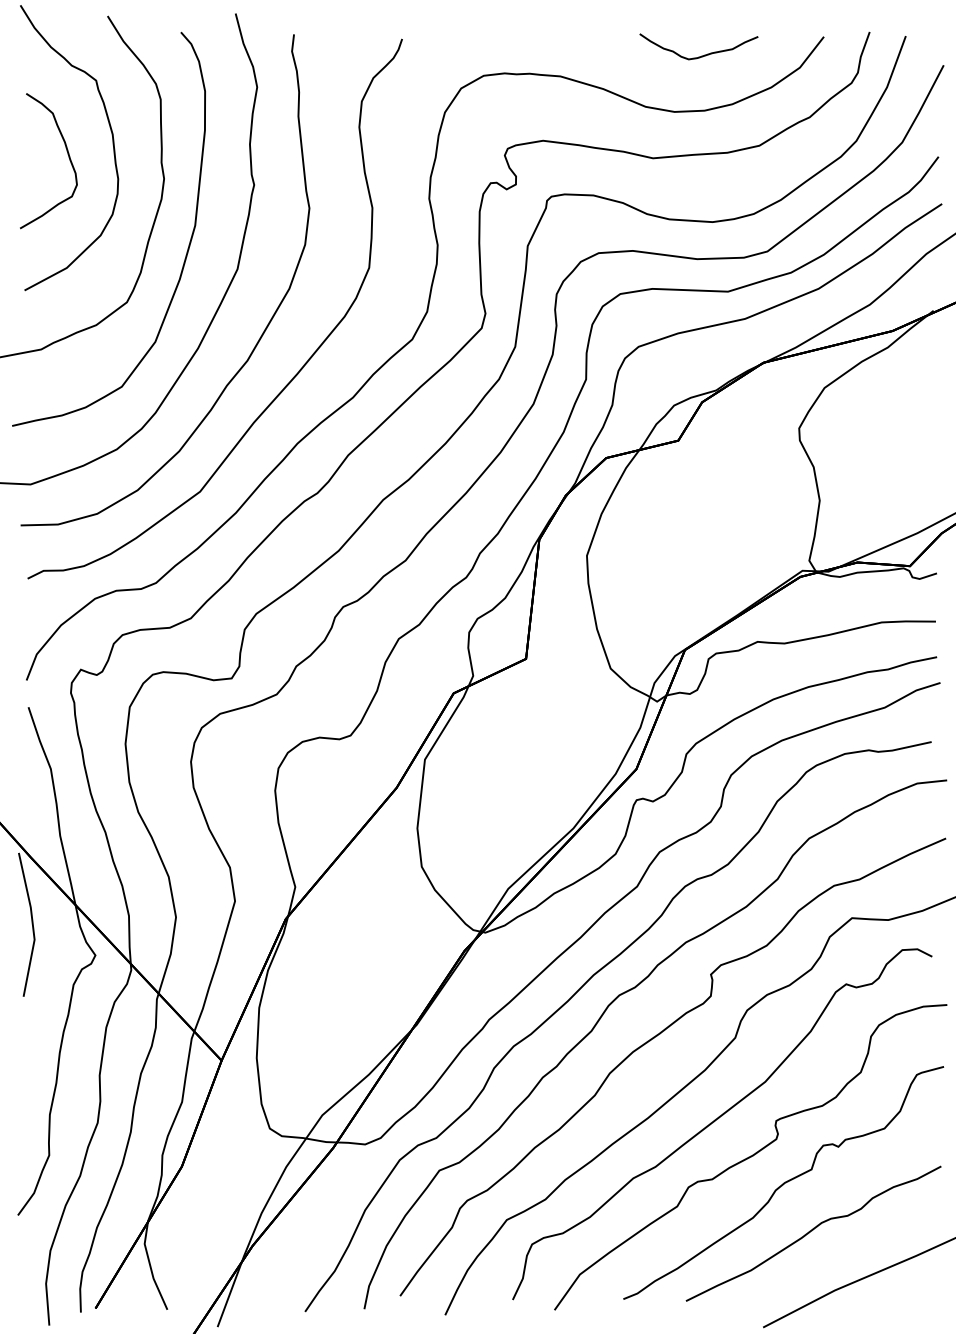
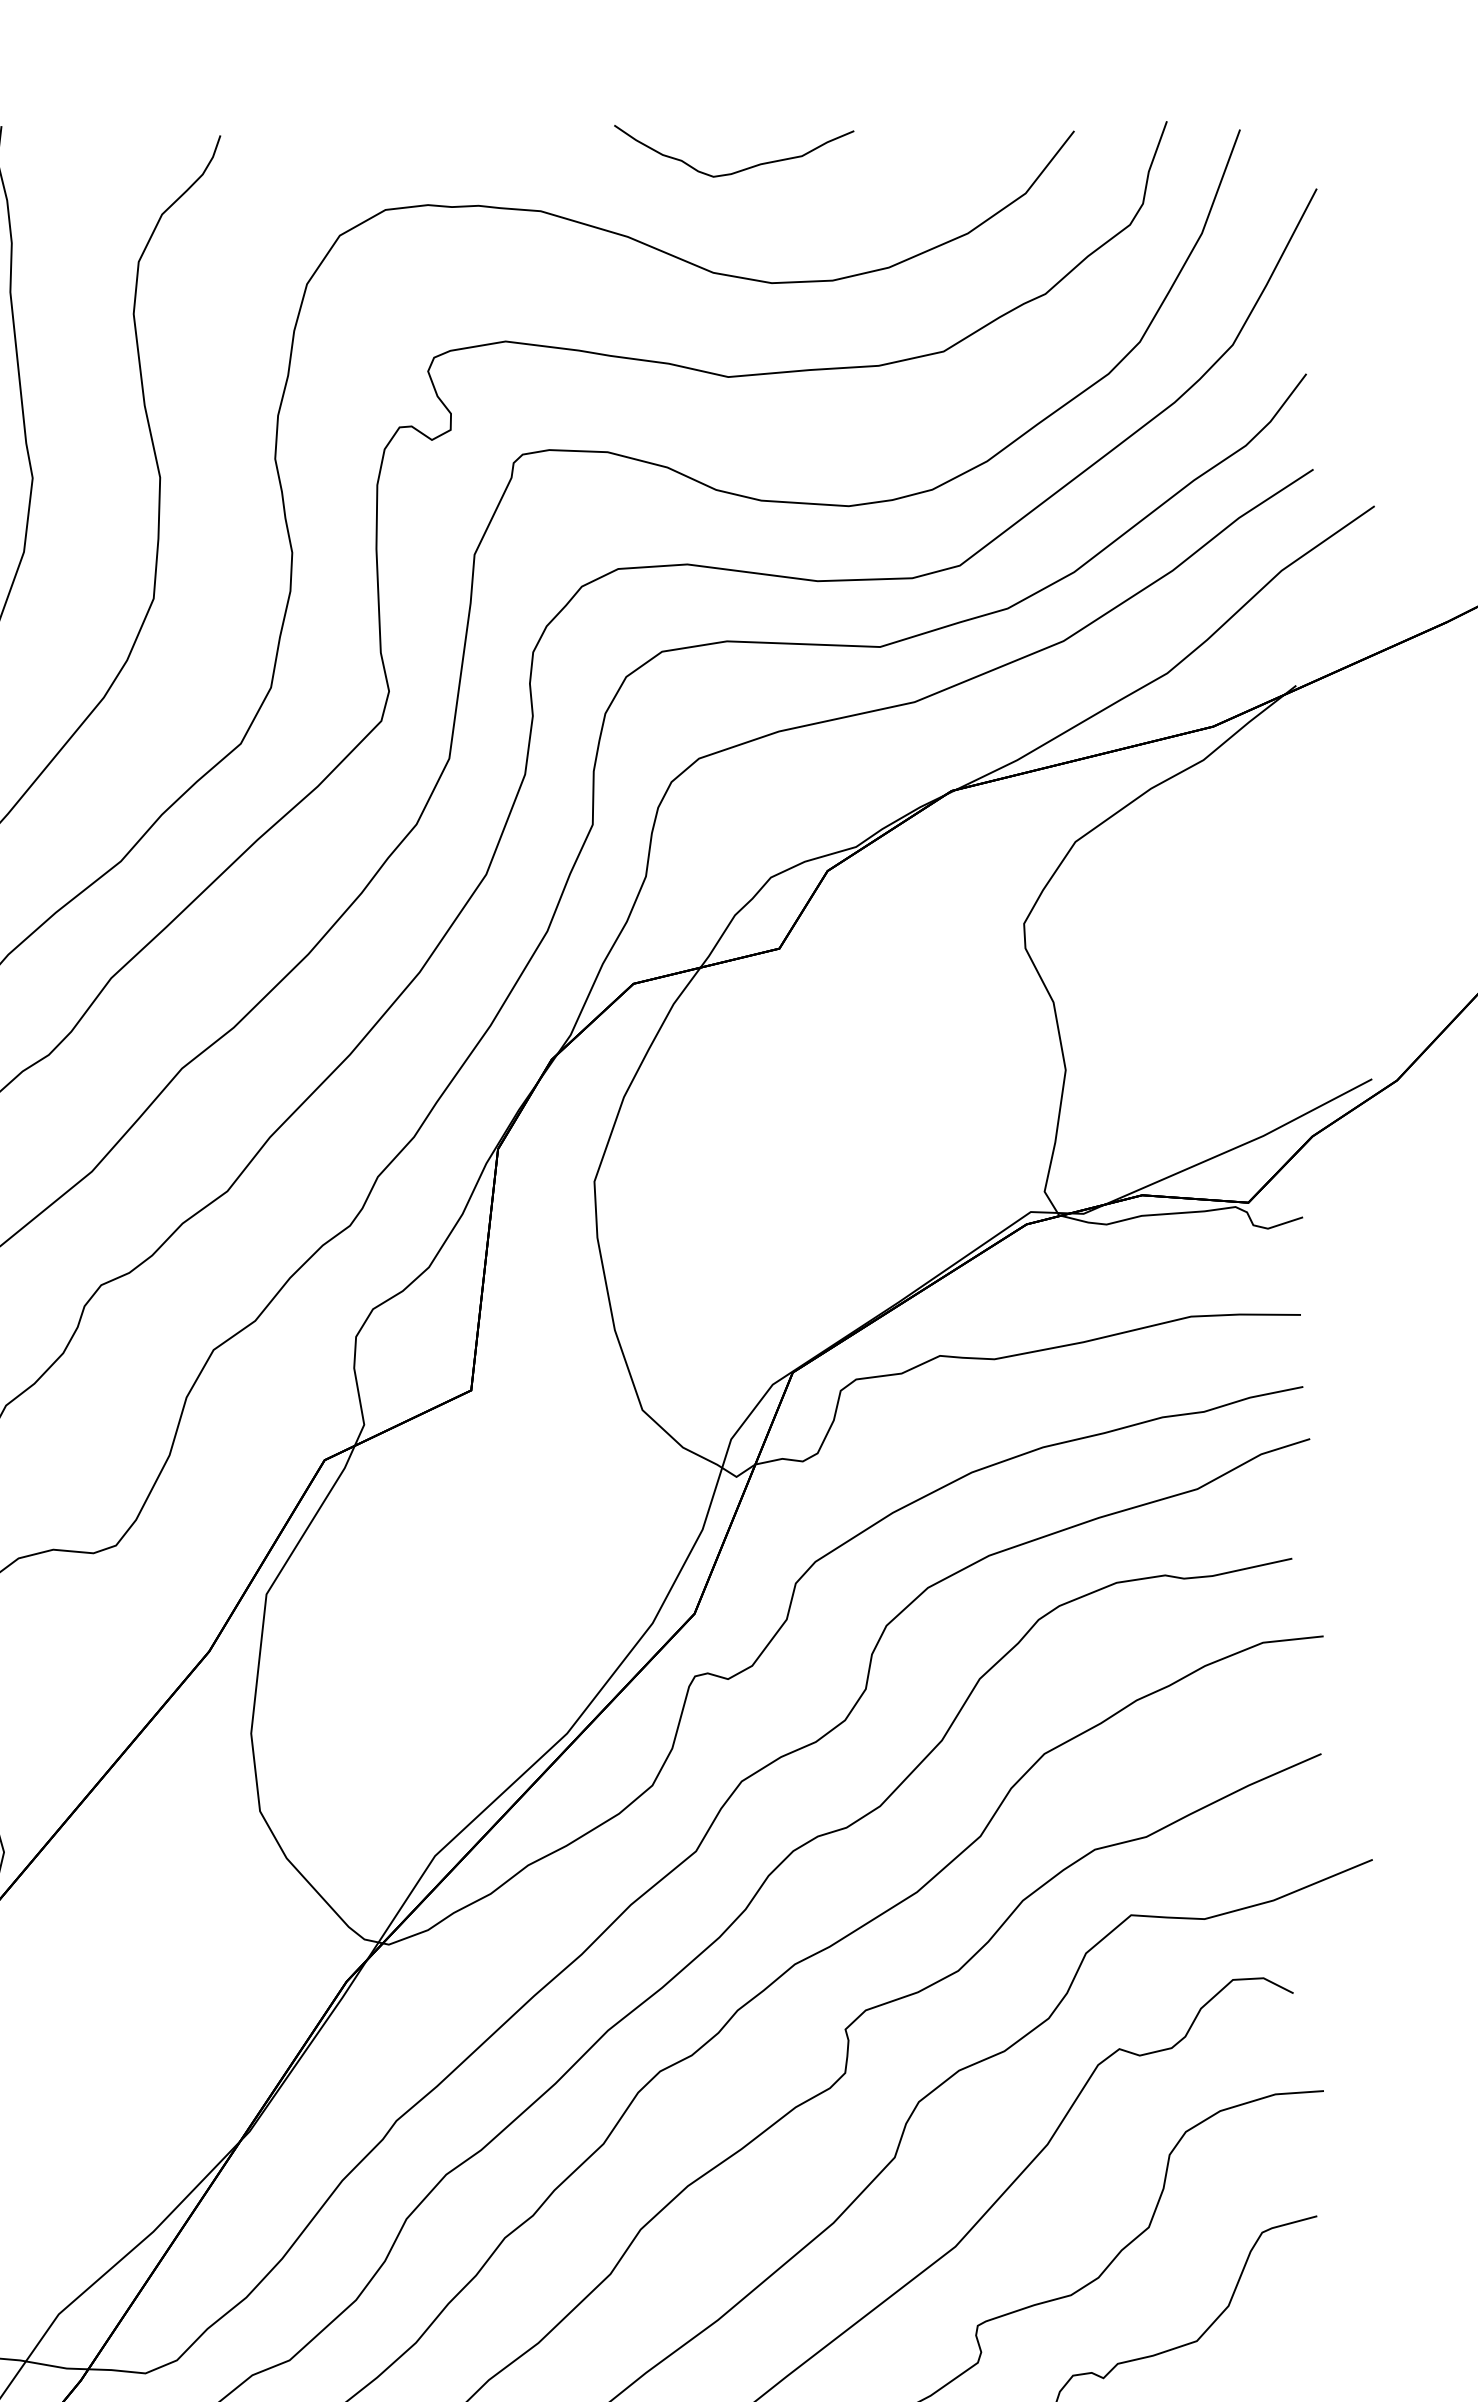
curve: (701, 55) -> (739, 168), moved

